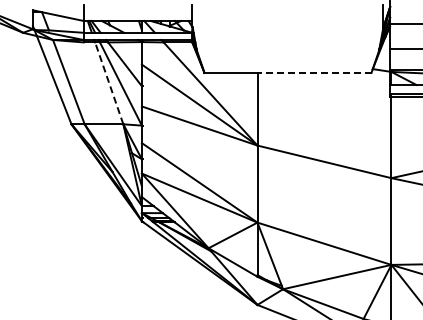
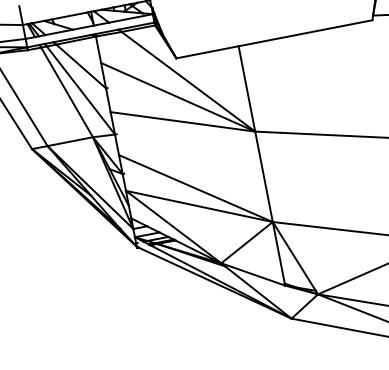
line: (314, 72) -> (305, 32), dashed -> solid
line: (109, 82) -> (67, 91), dashed -> solid

